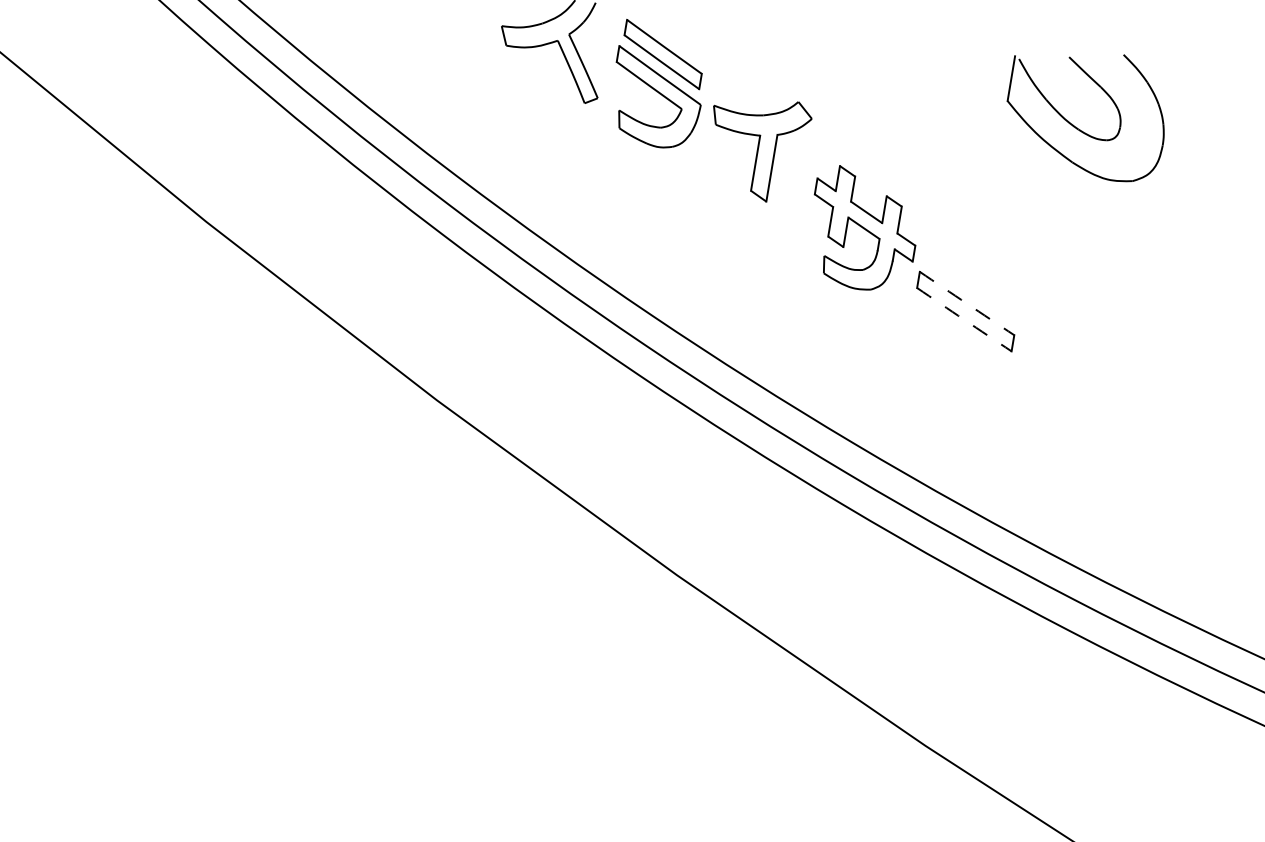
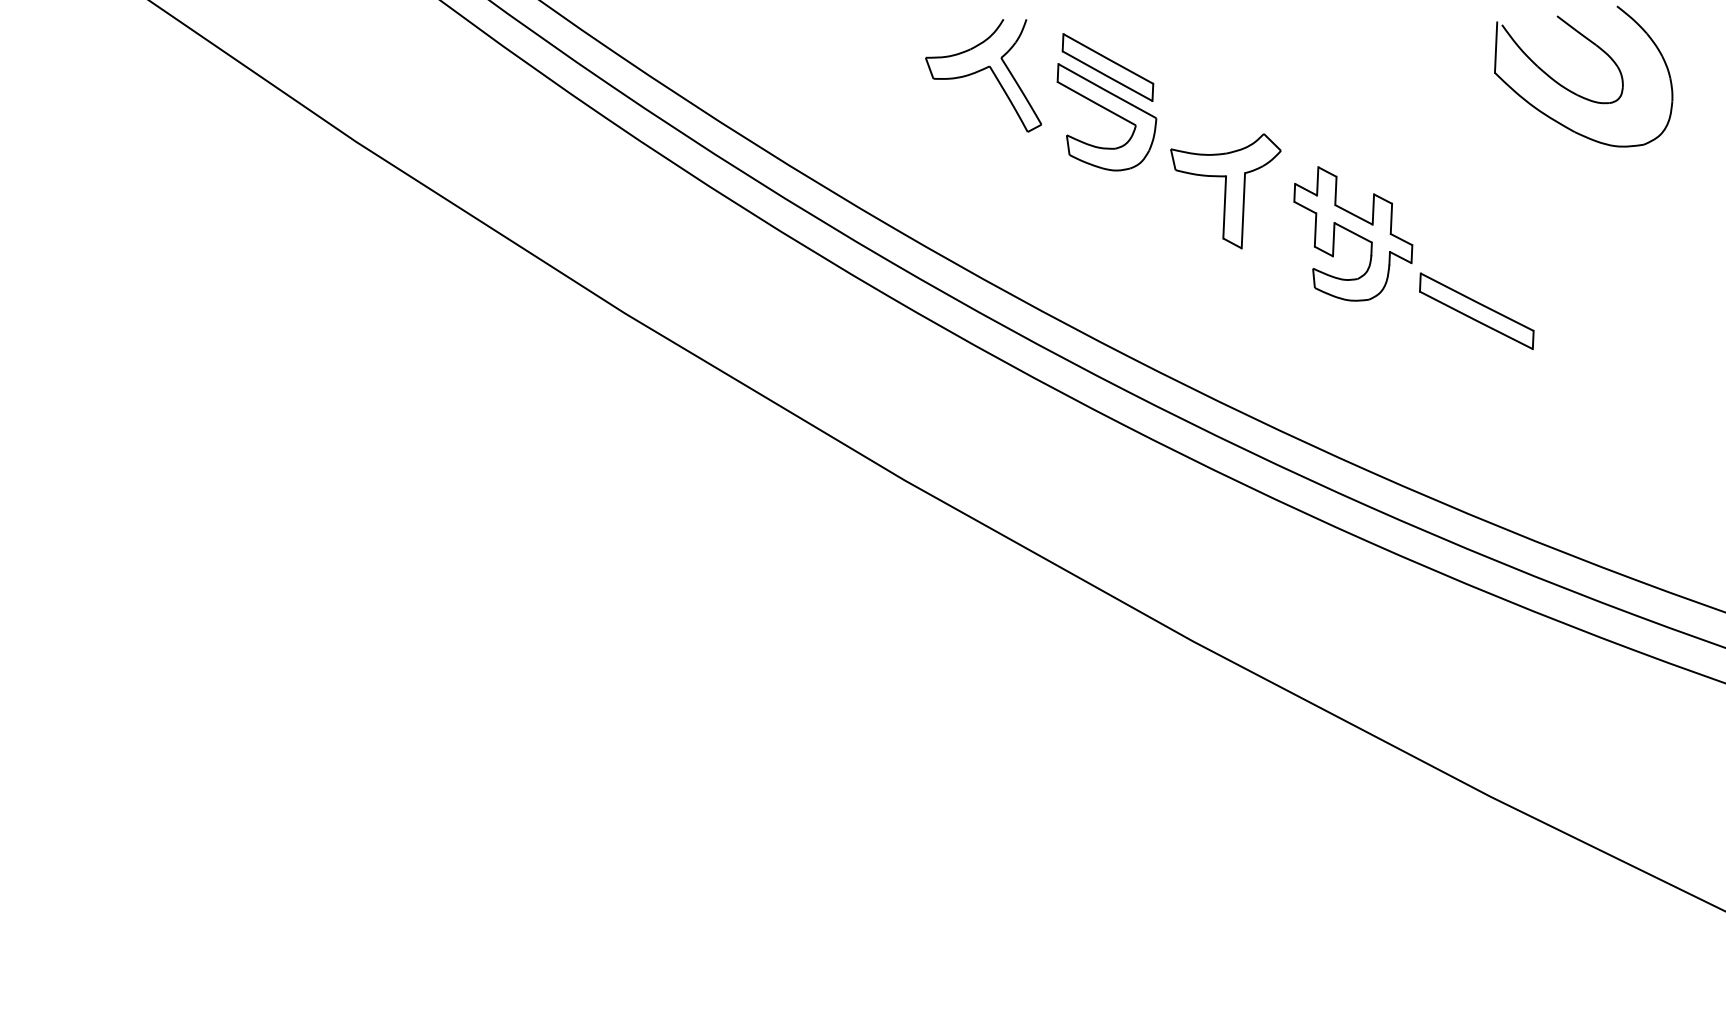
part: (758, 149) -> (1225, 191), moved
arc: (967, 303) -> (1477, 302), dashed -> solid
arc: (964, 319) -> (1476, 320), dashed -> solid

